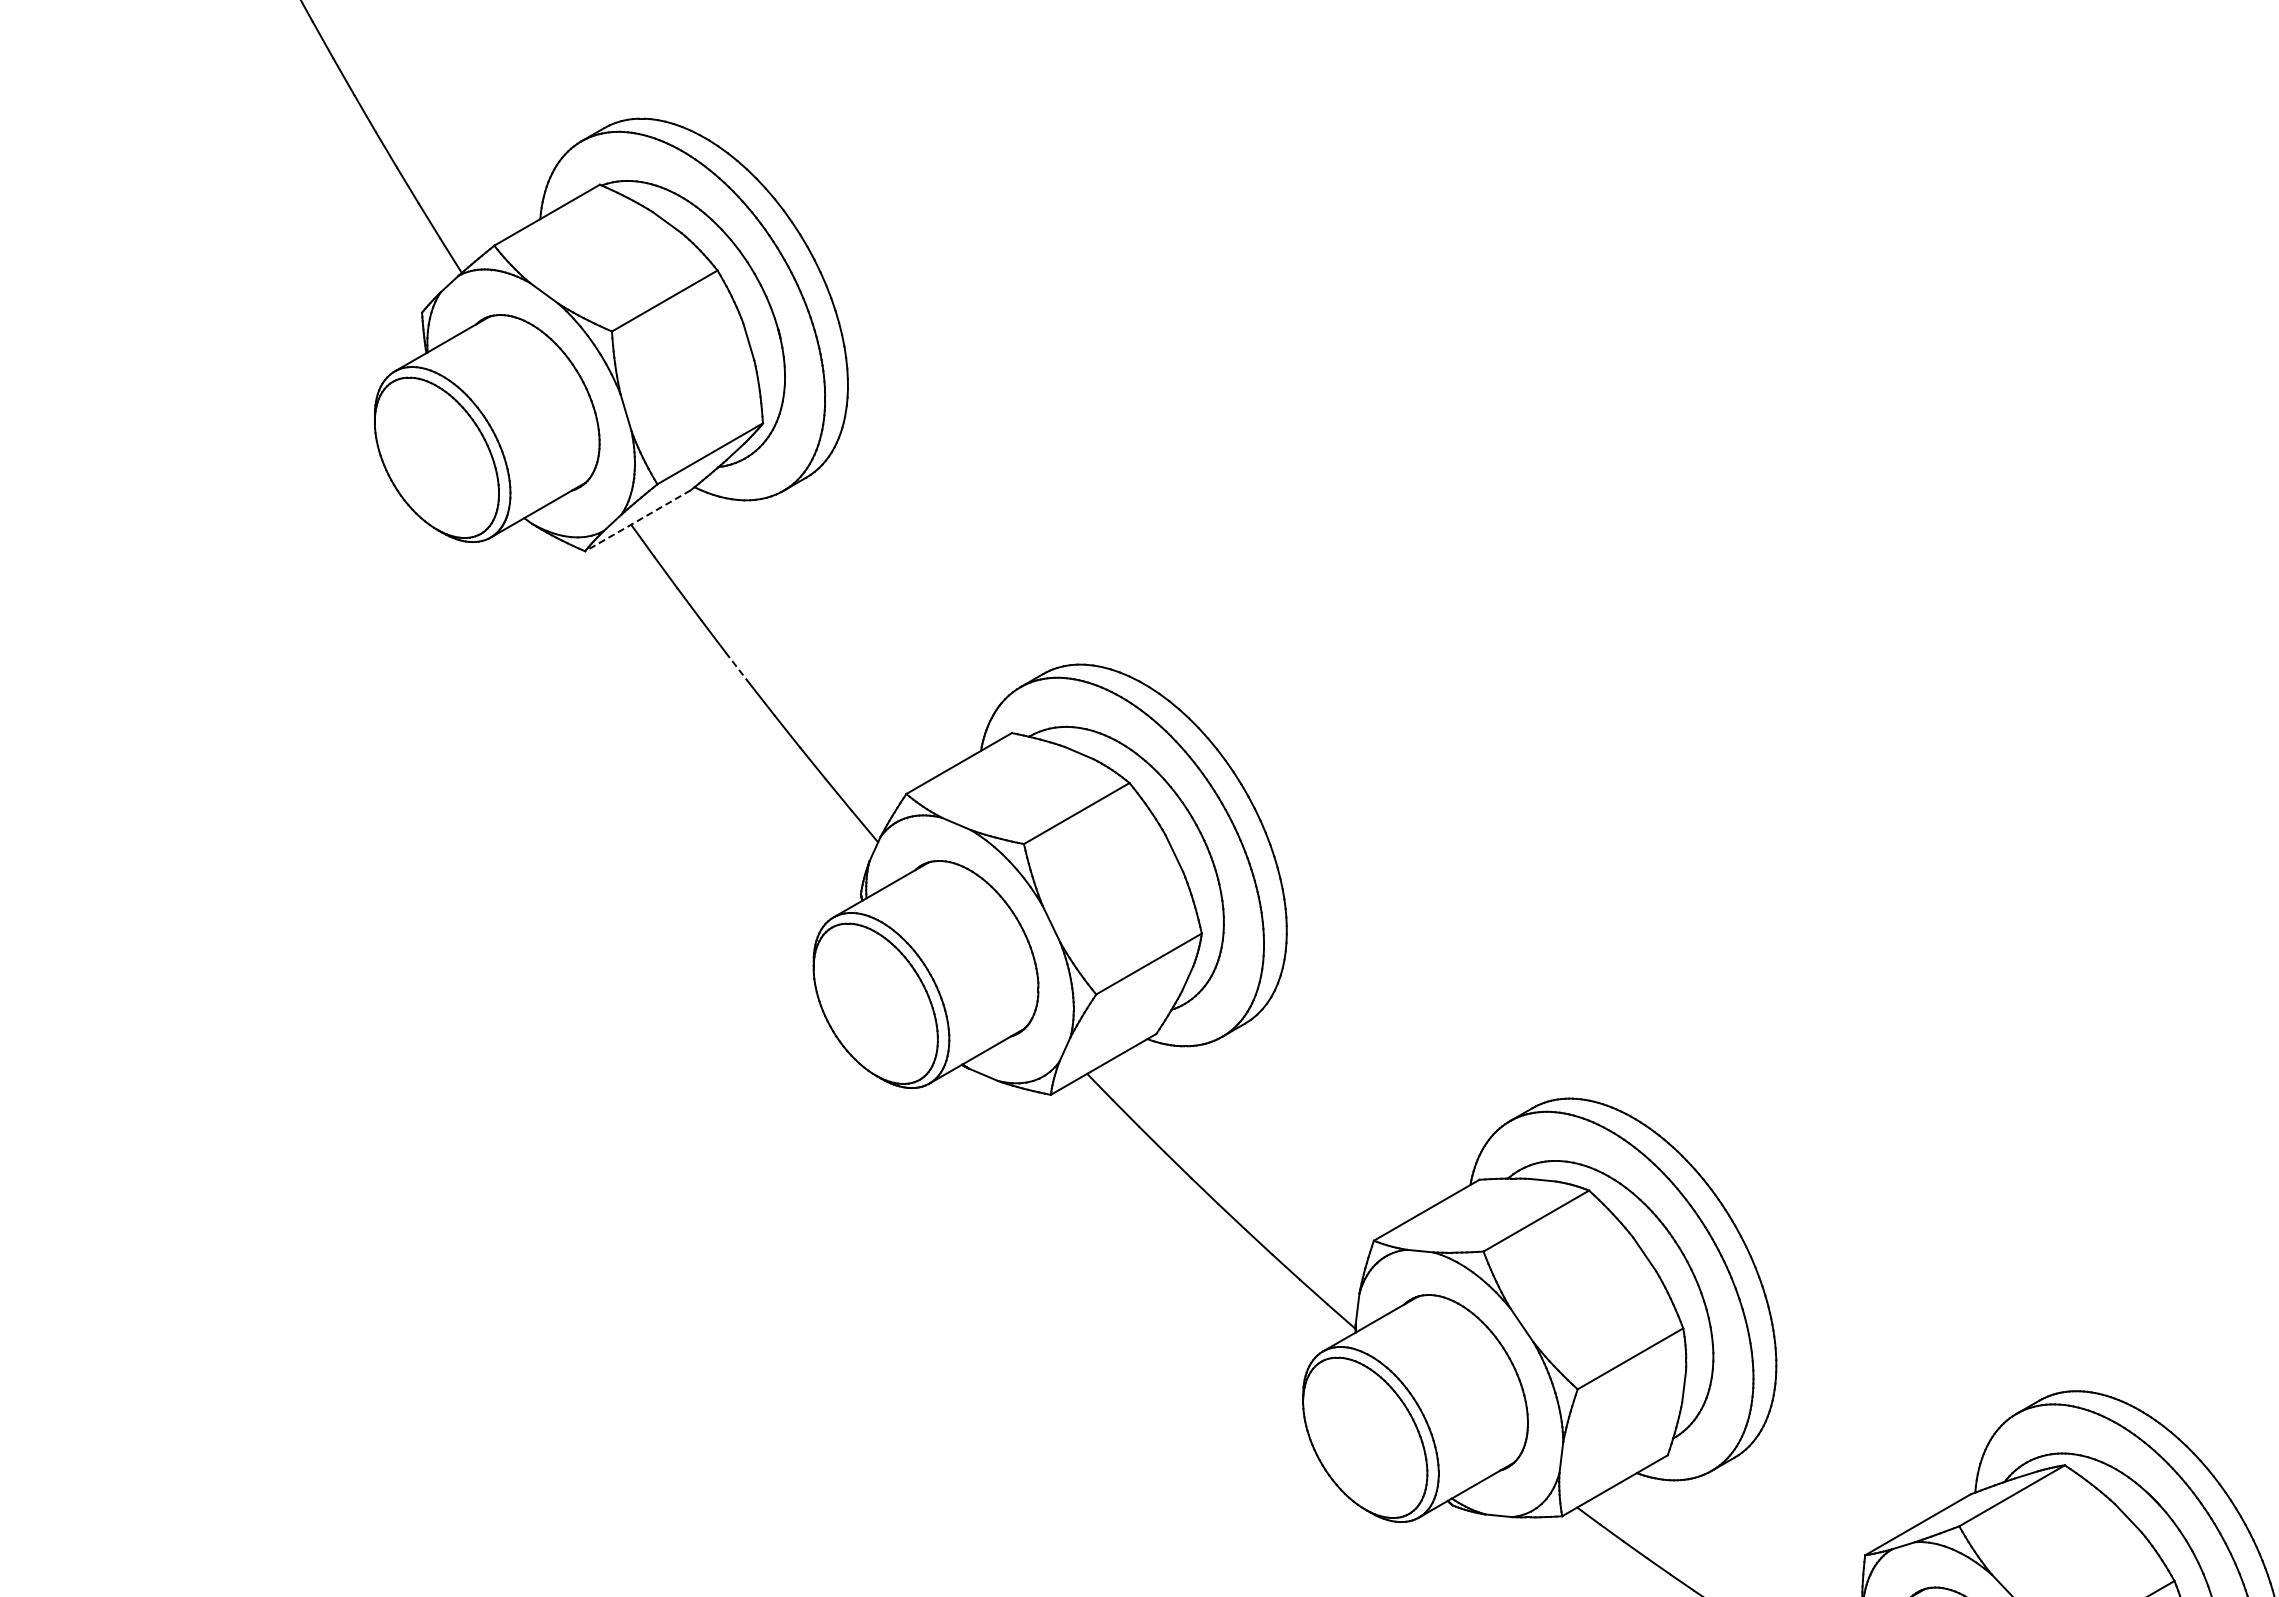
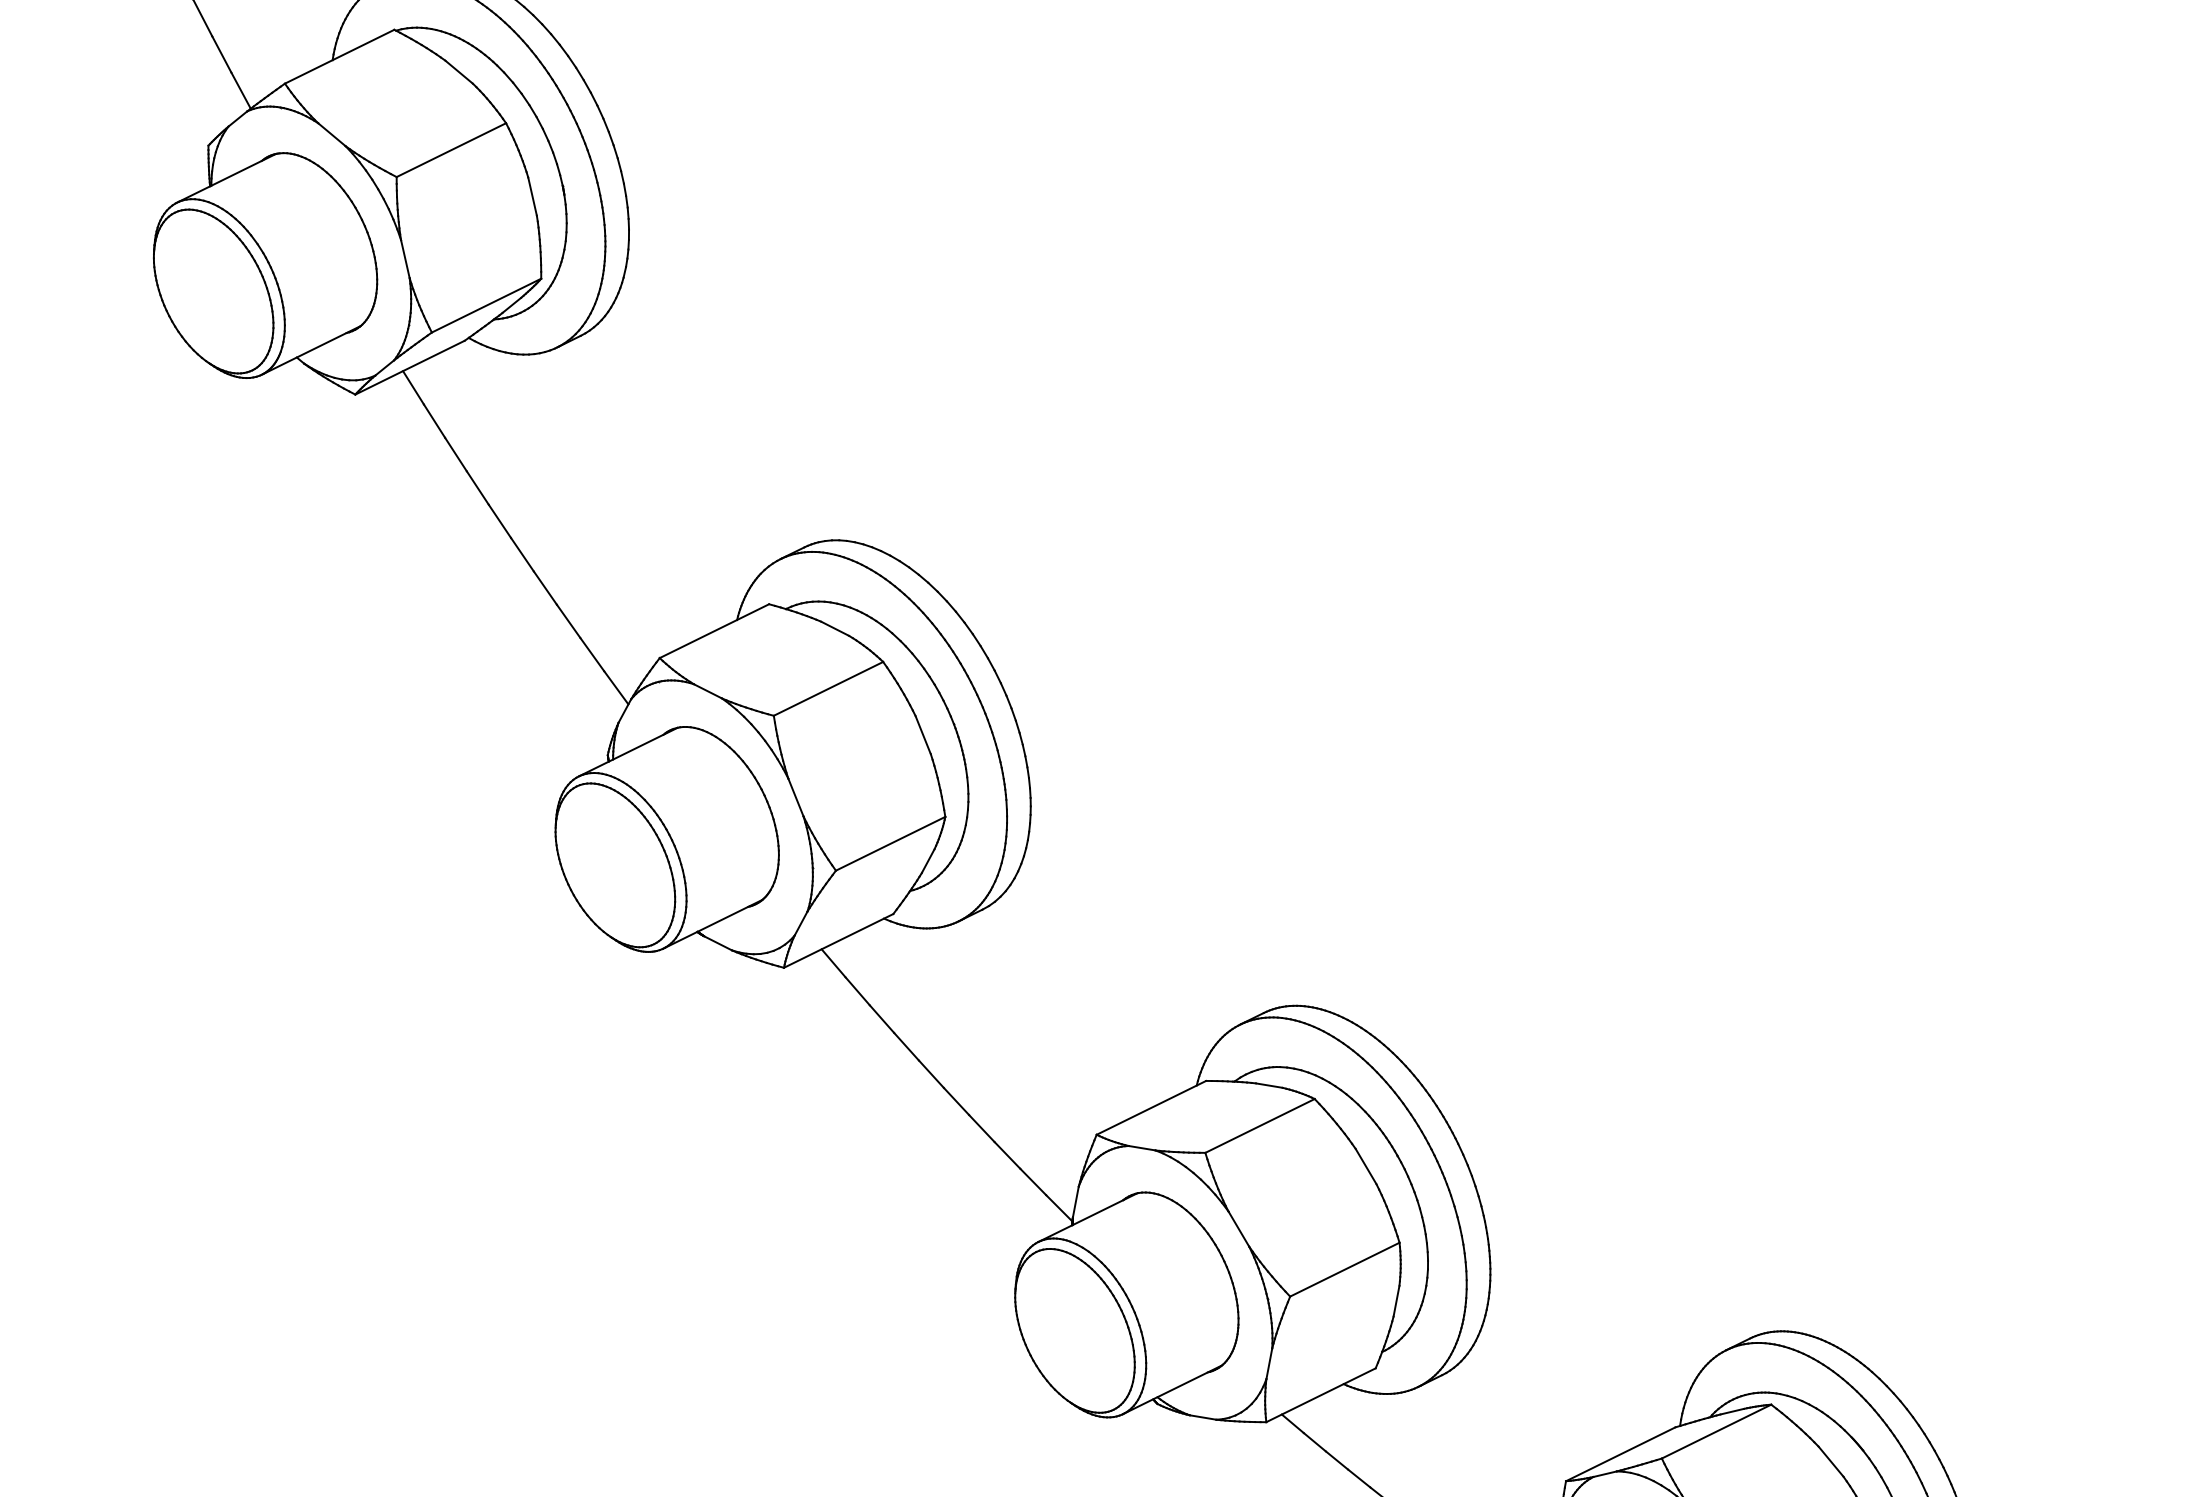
line: (637, 520) -> (409, 367), dashed -> solid
line: (737, 667) -> (499, 520), dashed -> solid

